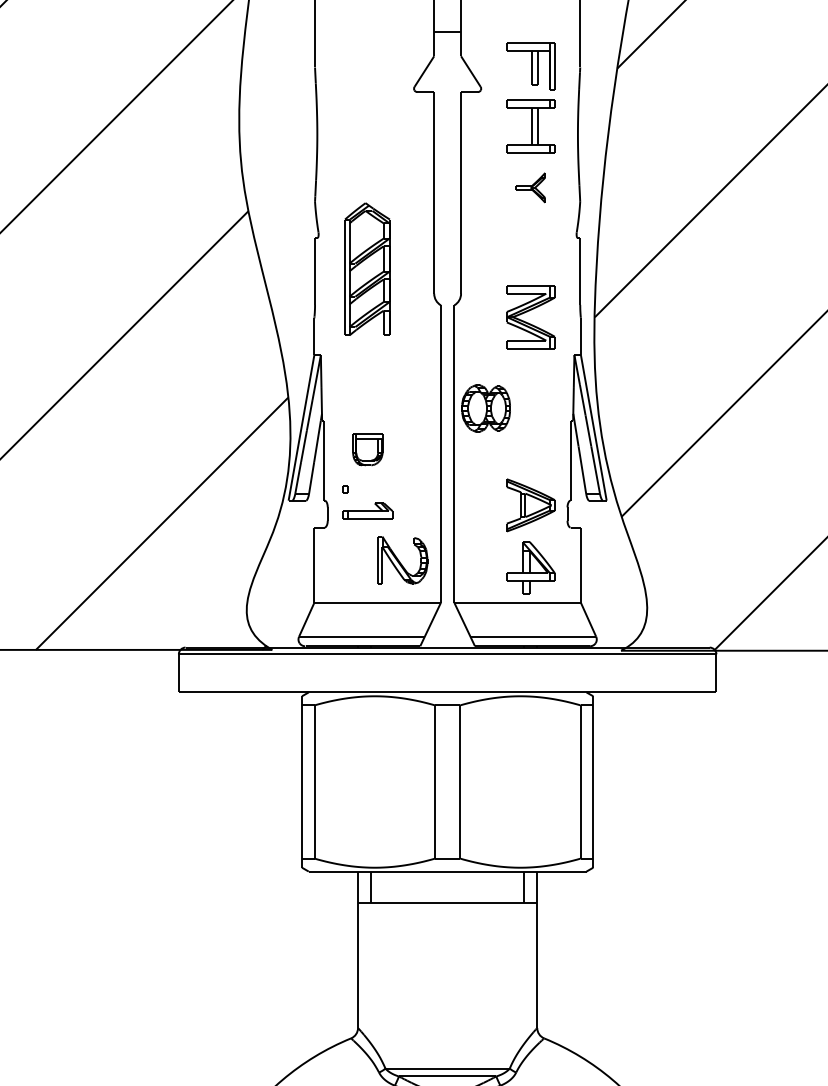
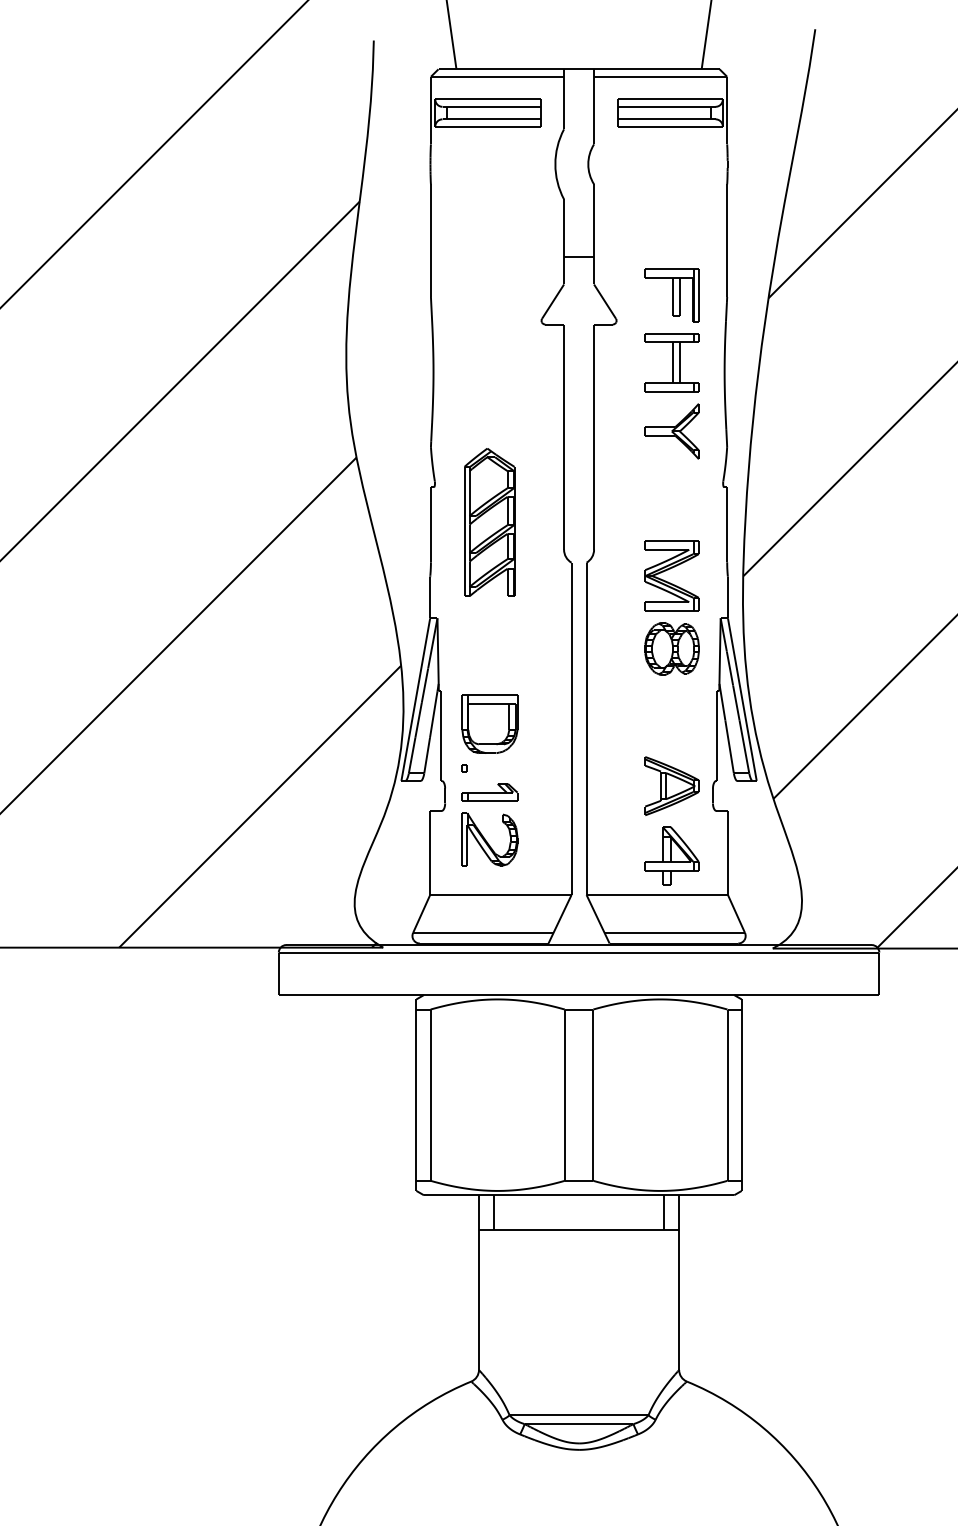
part: (530, 187) -> (671, 431), size x1.67
part: (485, 408) -> (671, 648), moved
part: (367, 449) -> (489, 723), size x1.67
part: (402, 560) -> (489, 839), moved

